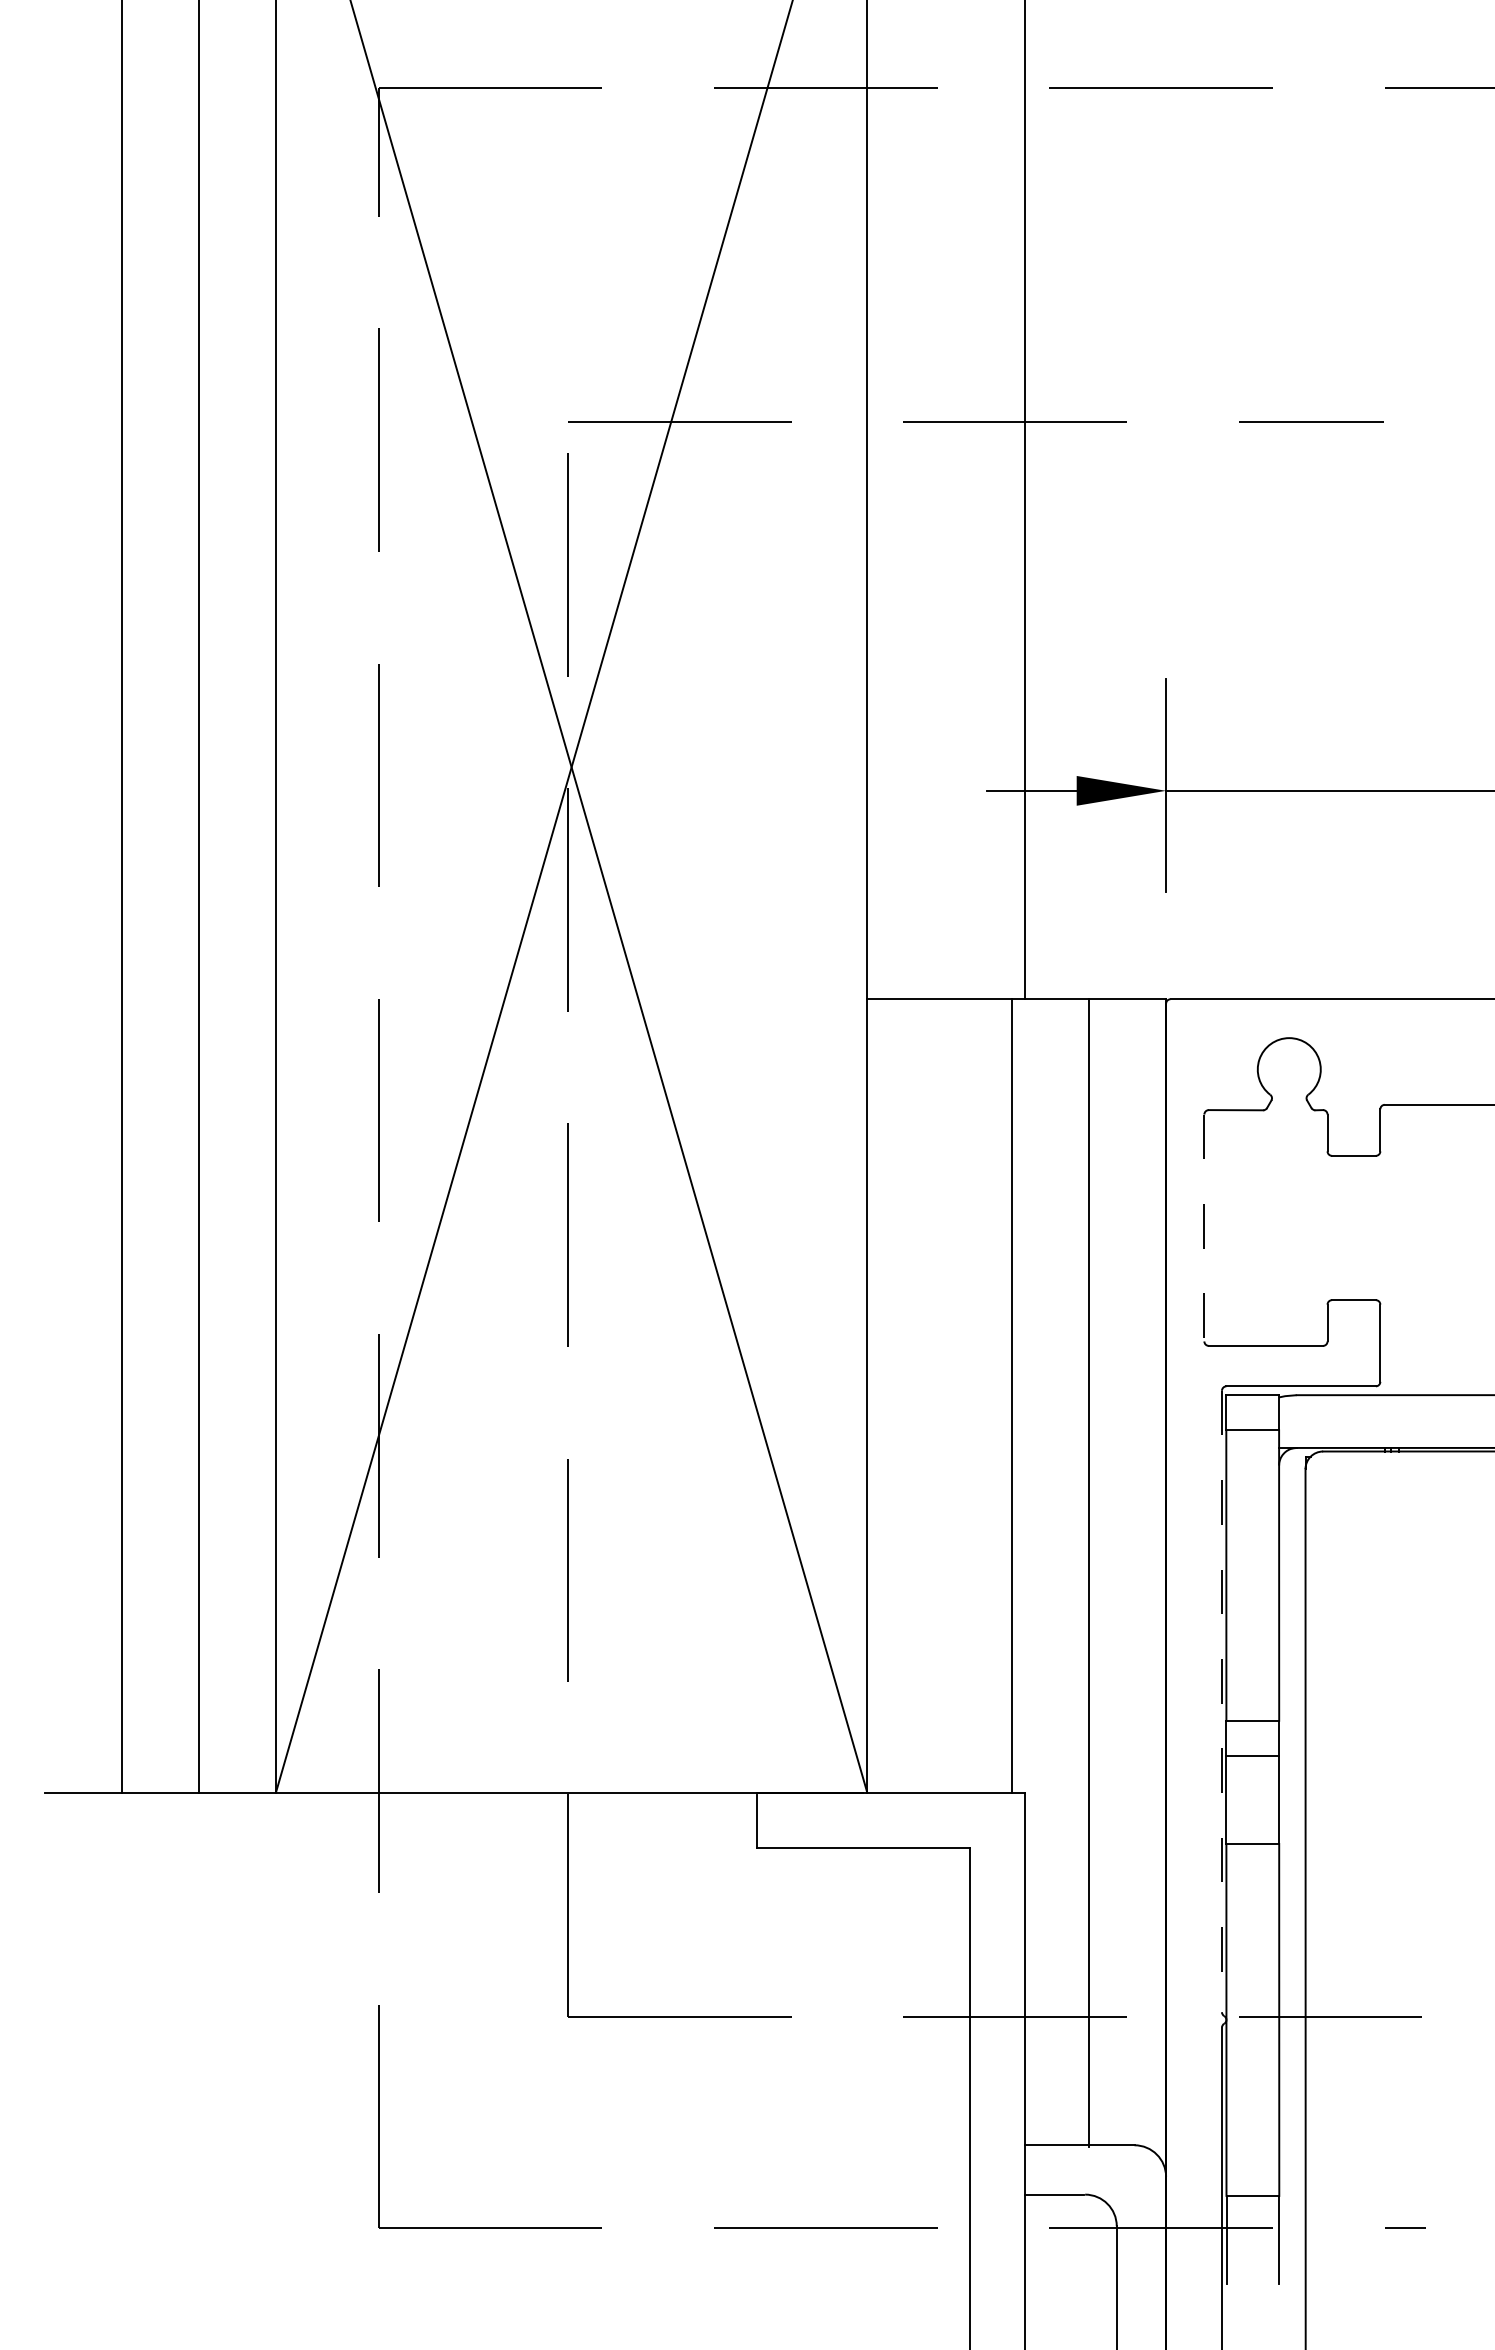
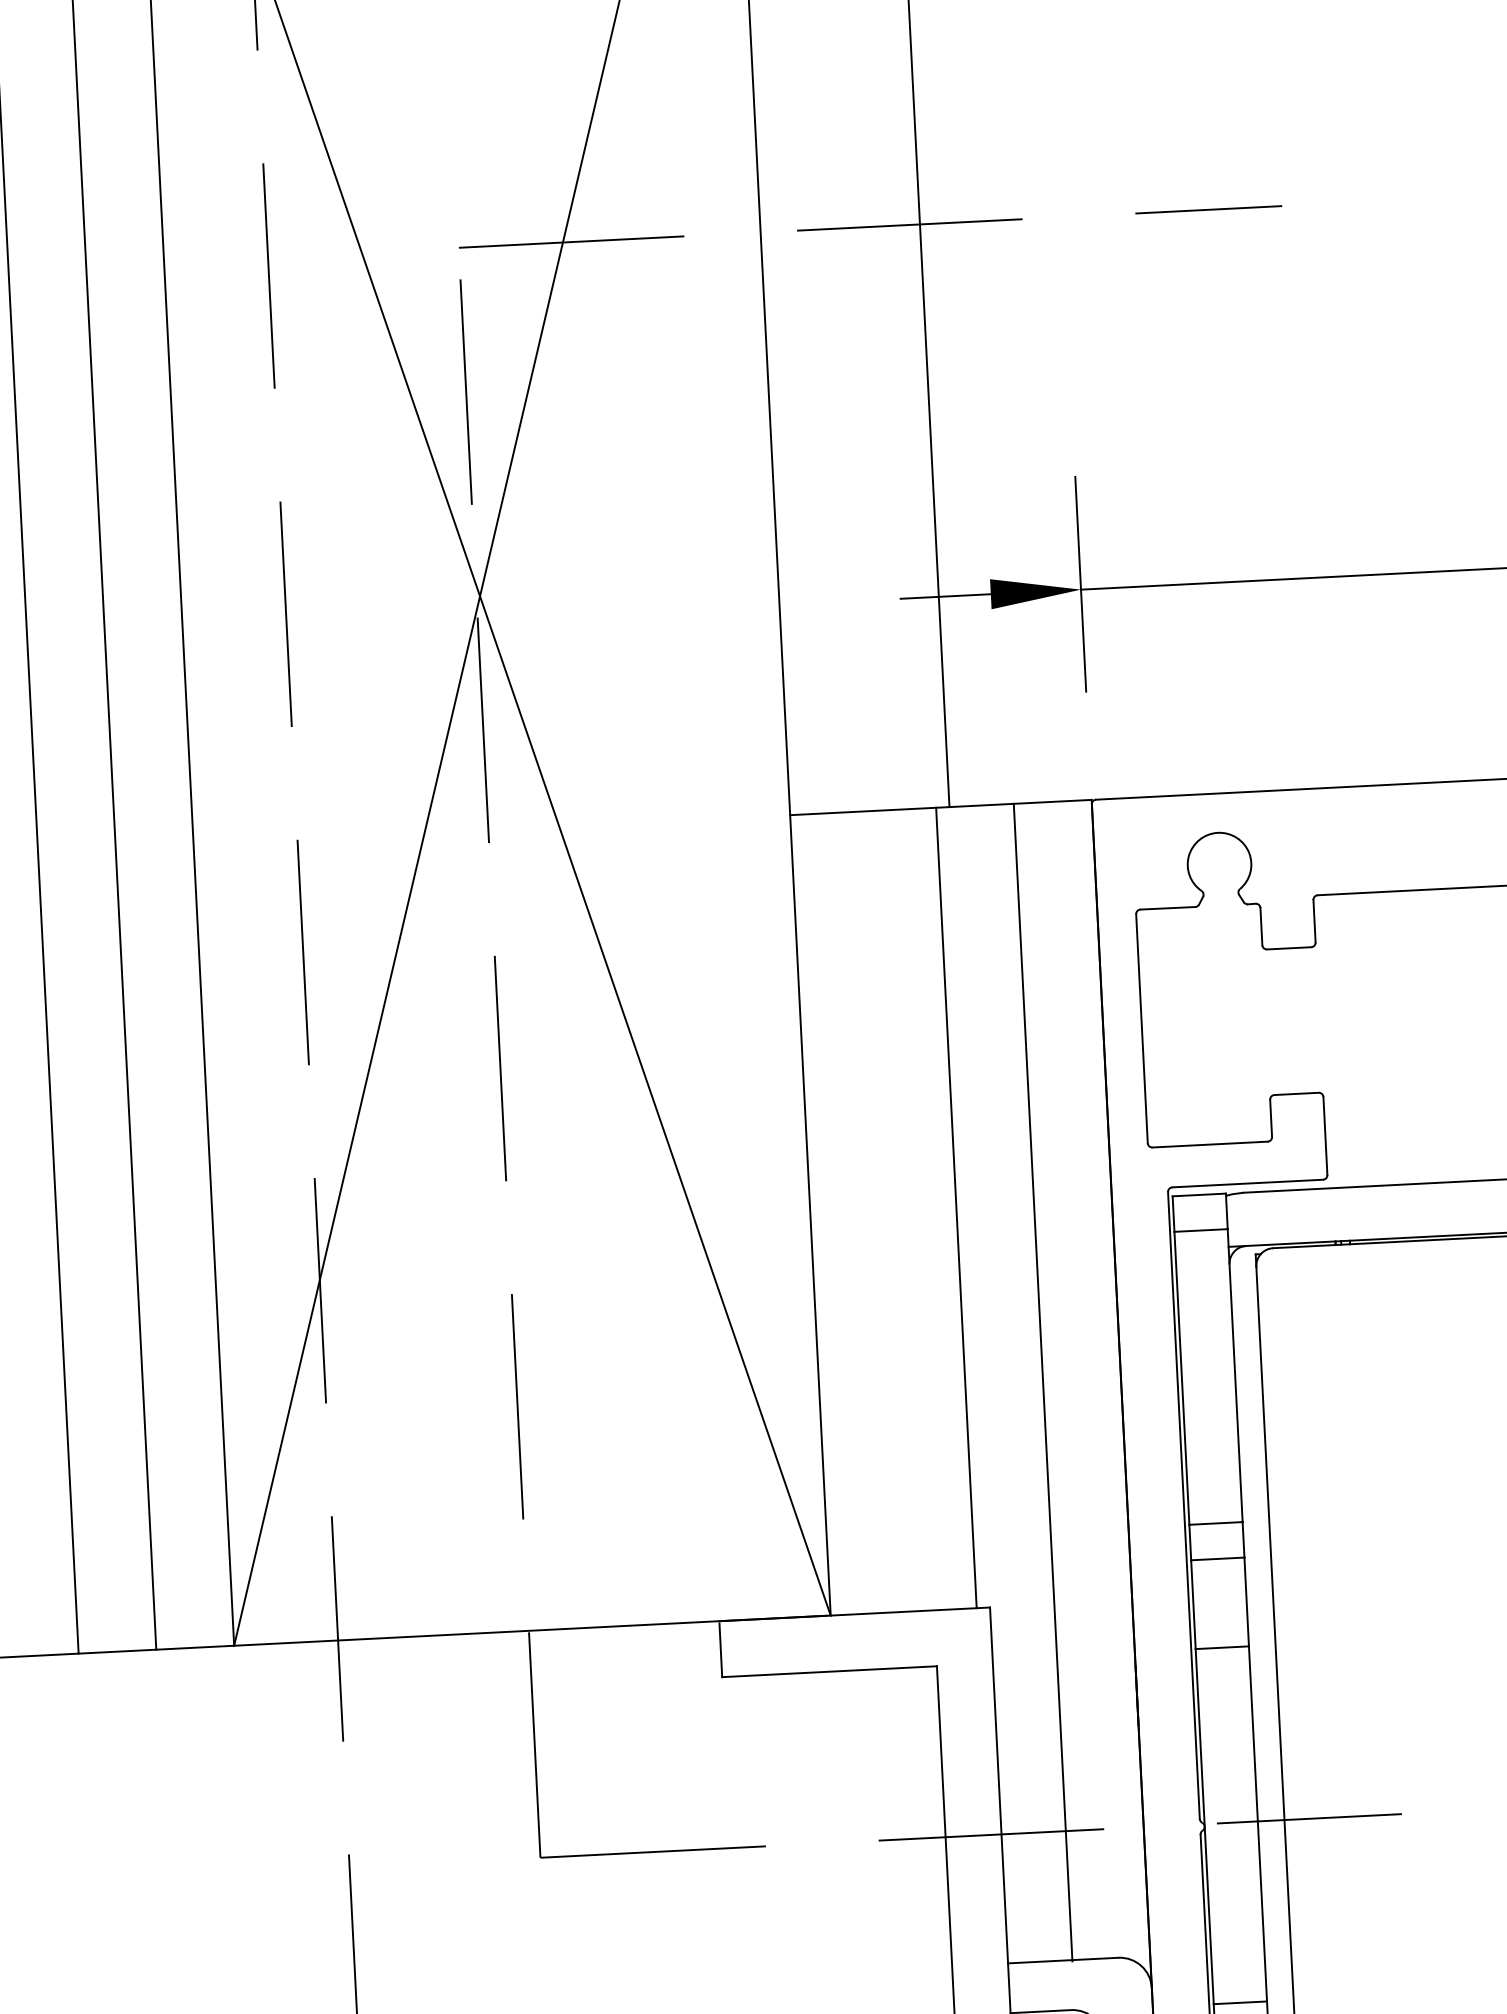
line: (1204, 1228) -> (1142, 1029), dashed -> solid
line: (1221, 1701) -> (1183, 1505), dashed -> solid

